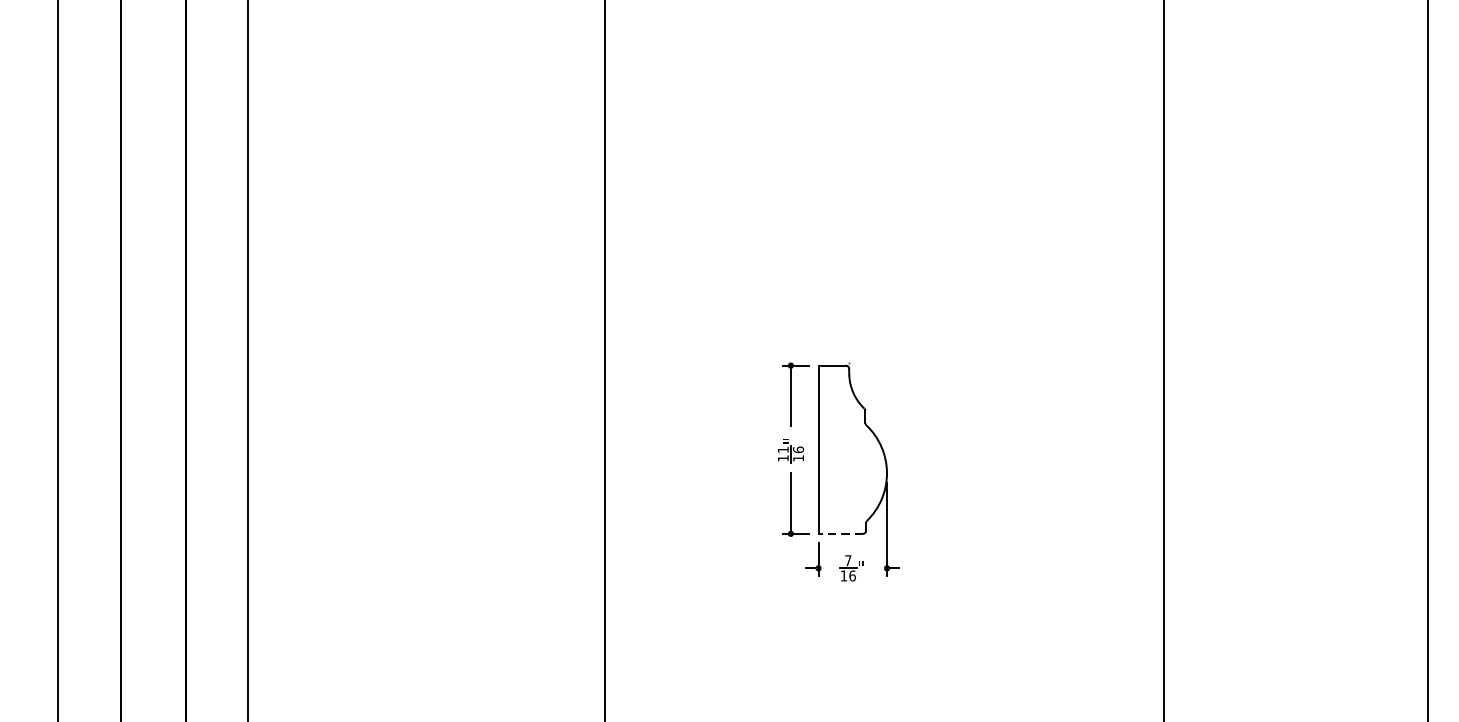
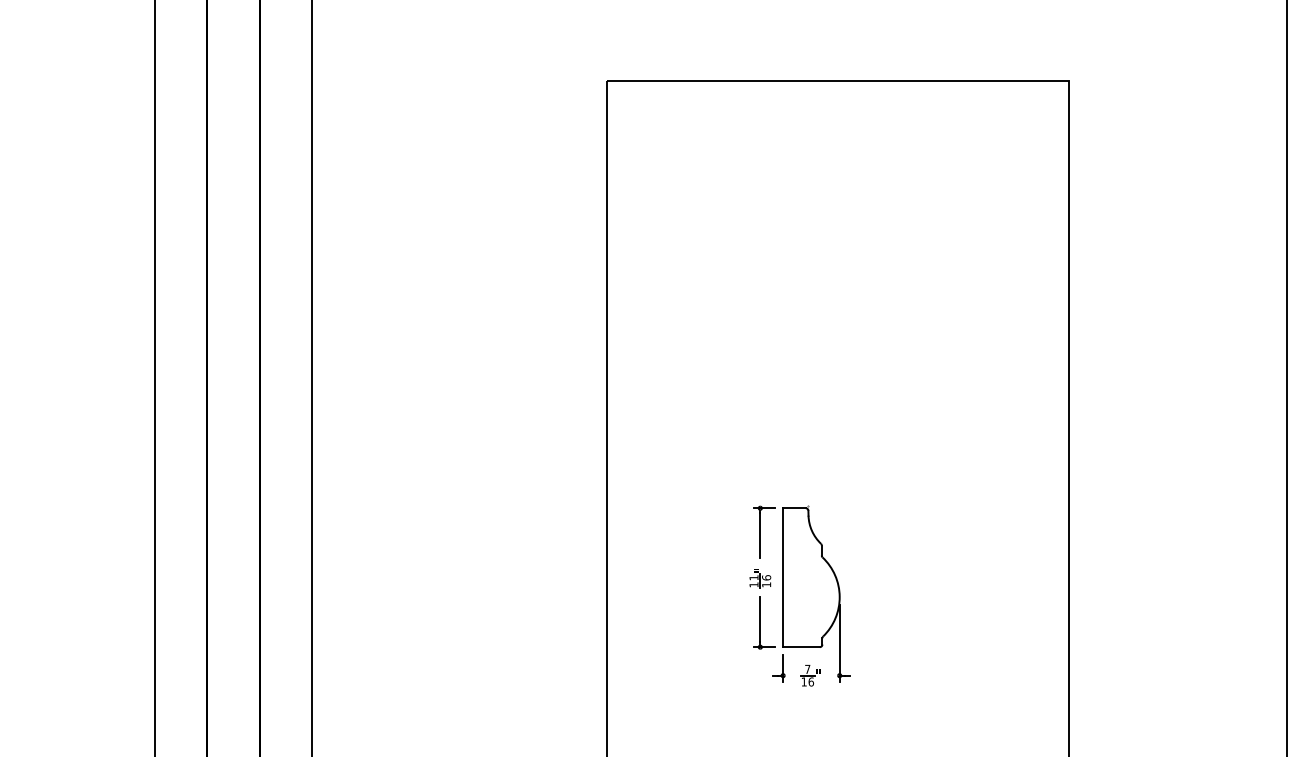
line: (839, 534) -> (800, 647), dashed -> solid

